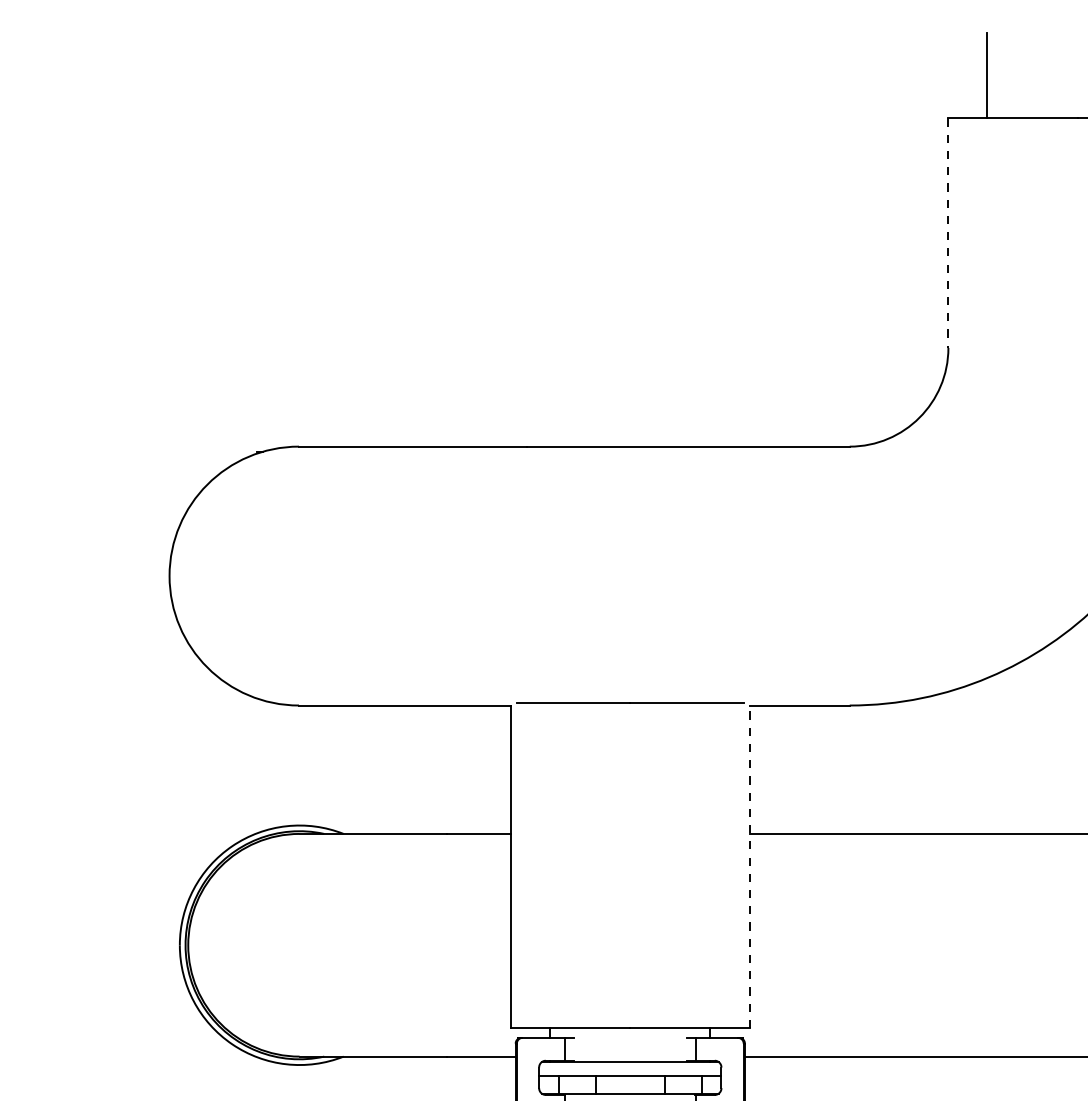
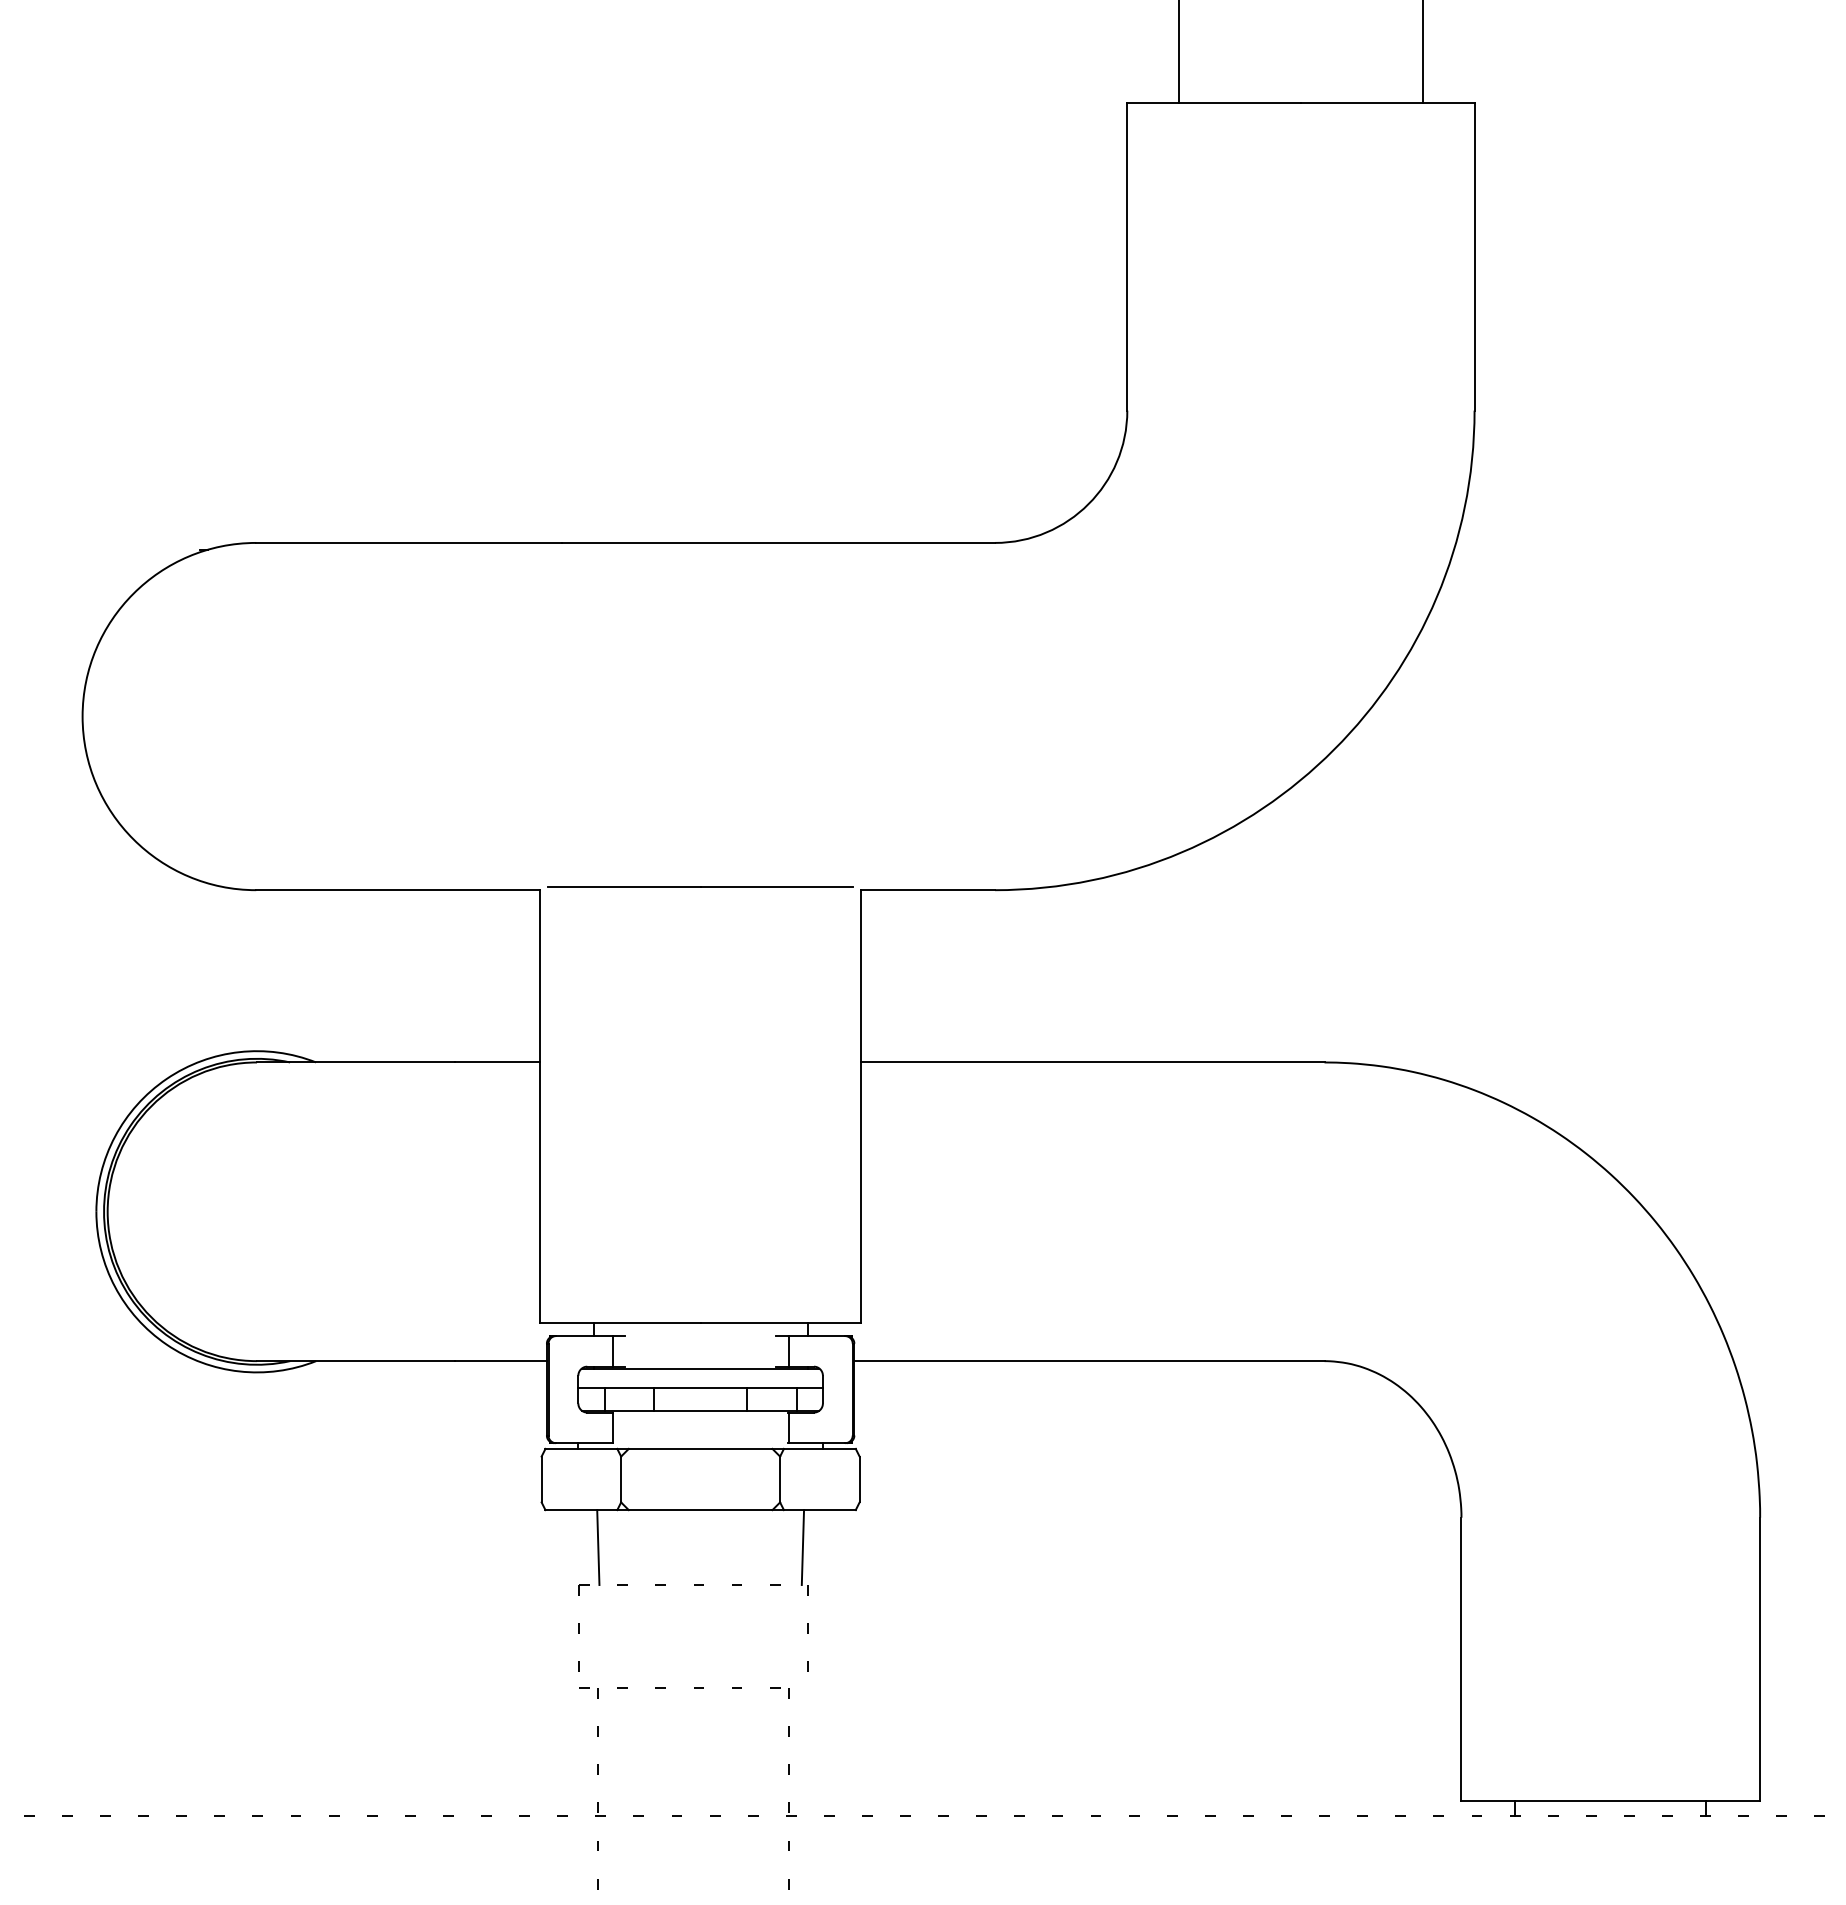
line: (948, 233) -> (1127, 256), dashed -> solid
line: (750, 866) -> (861, 1105), dashed -> solid

